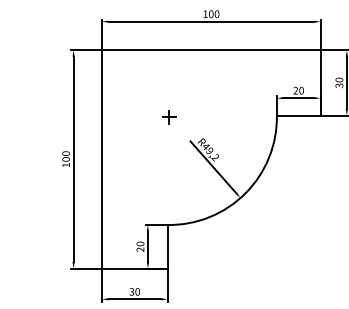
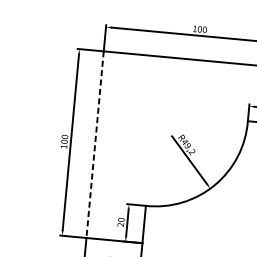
part: (169, 117) -> (156, 114), removed
line: (102, 159) -> (95, 144), solid -> dashed

